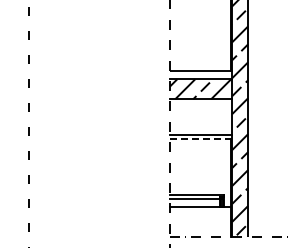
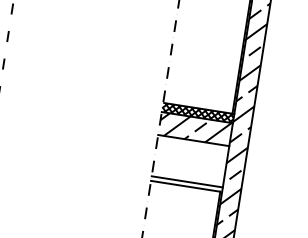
hatch: (201, 75) -> (198, 113), added
line: (200, 139) -> (185, 186), dashed -> solid

